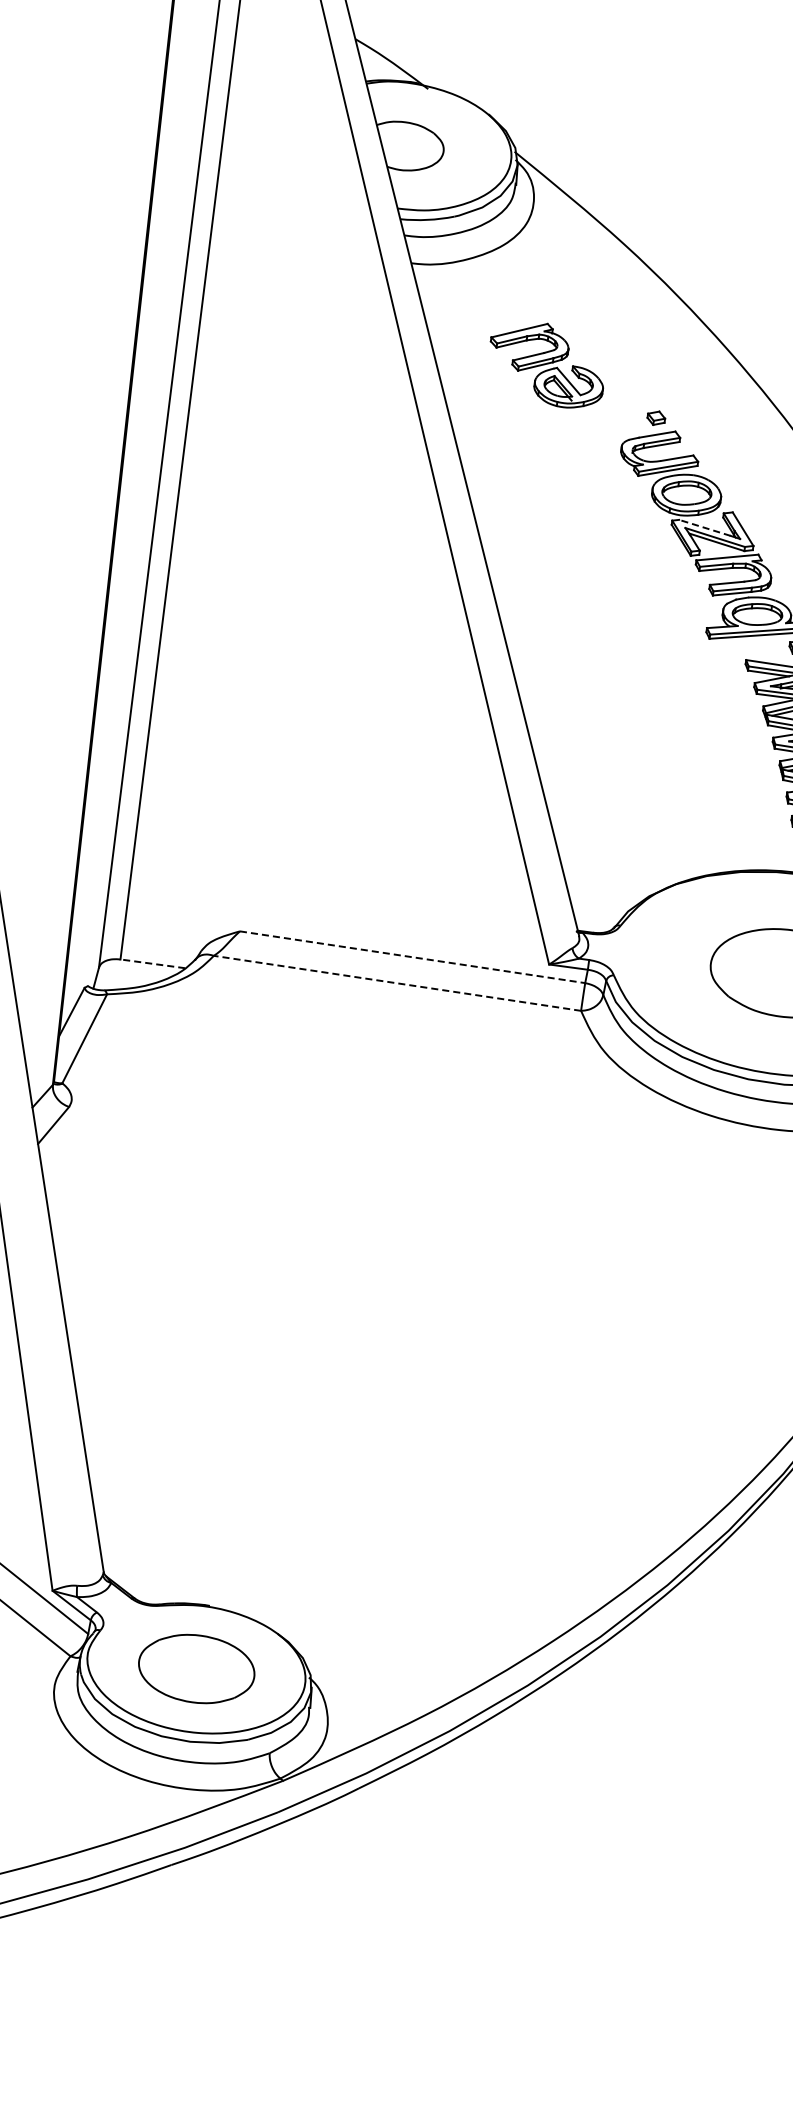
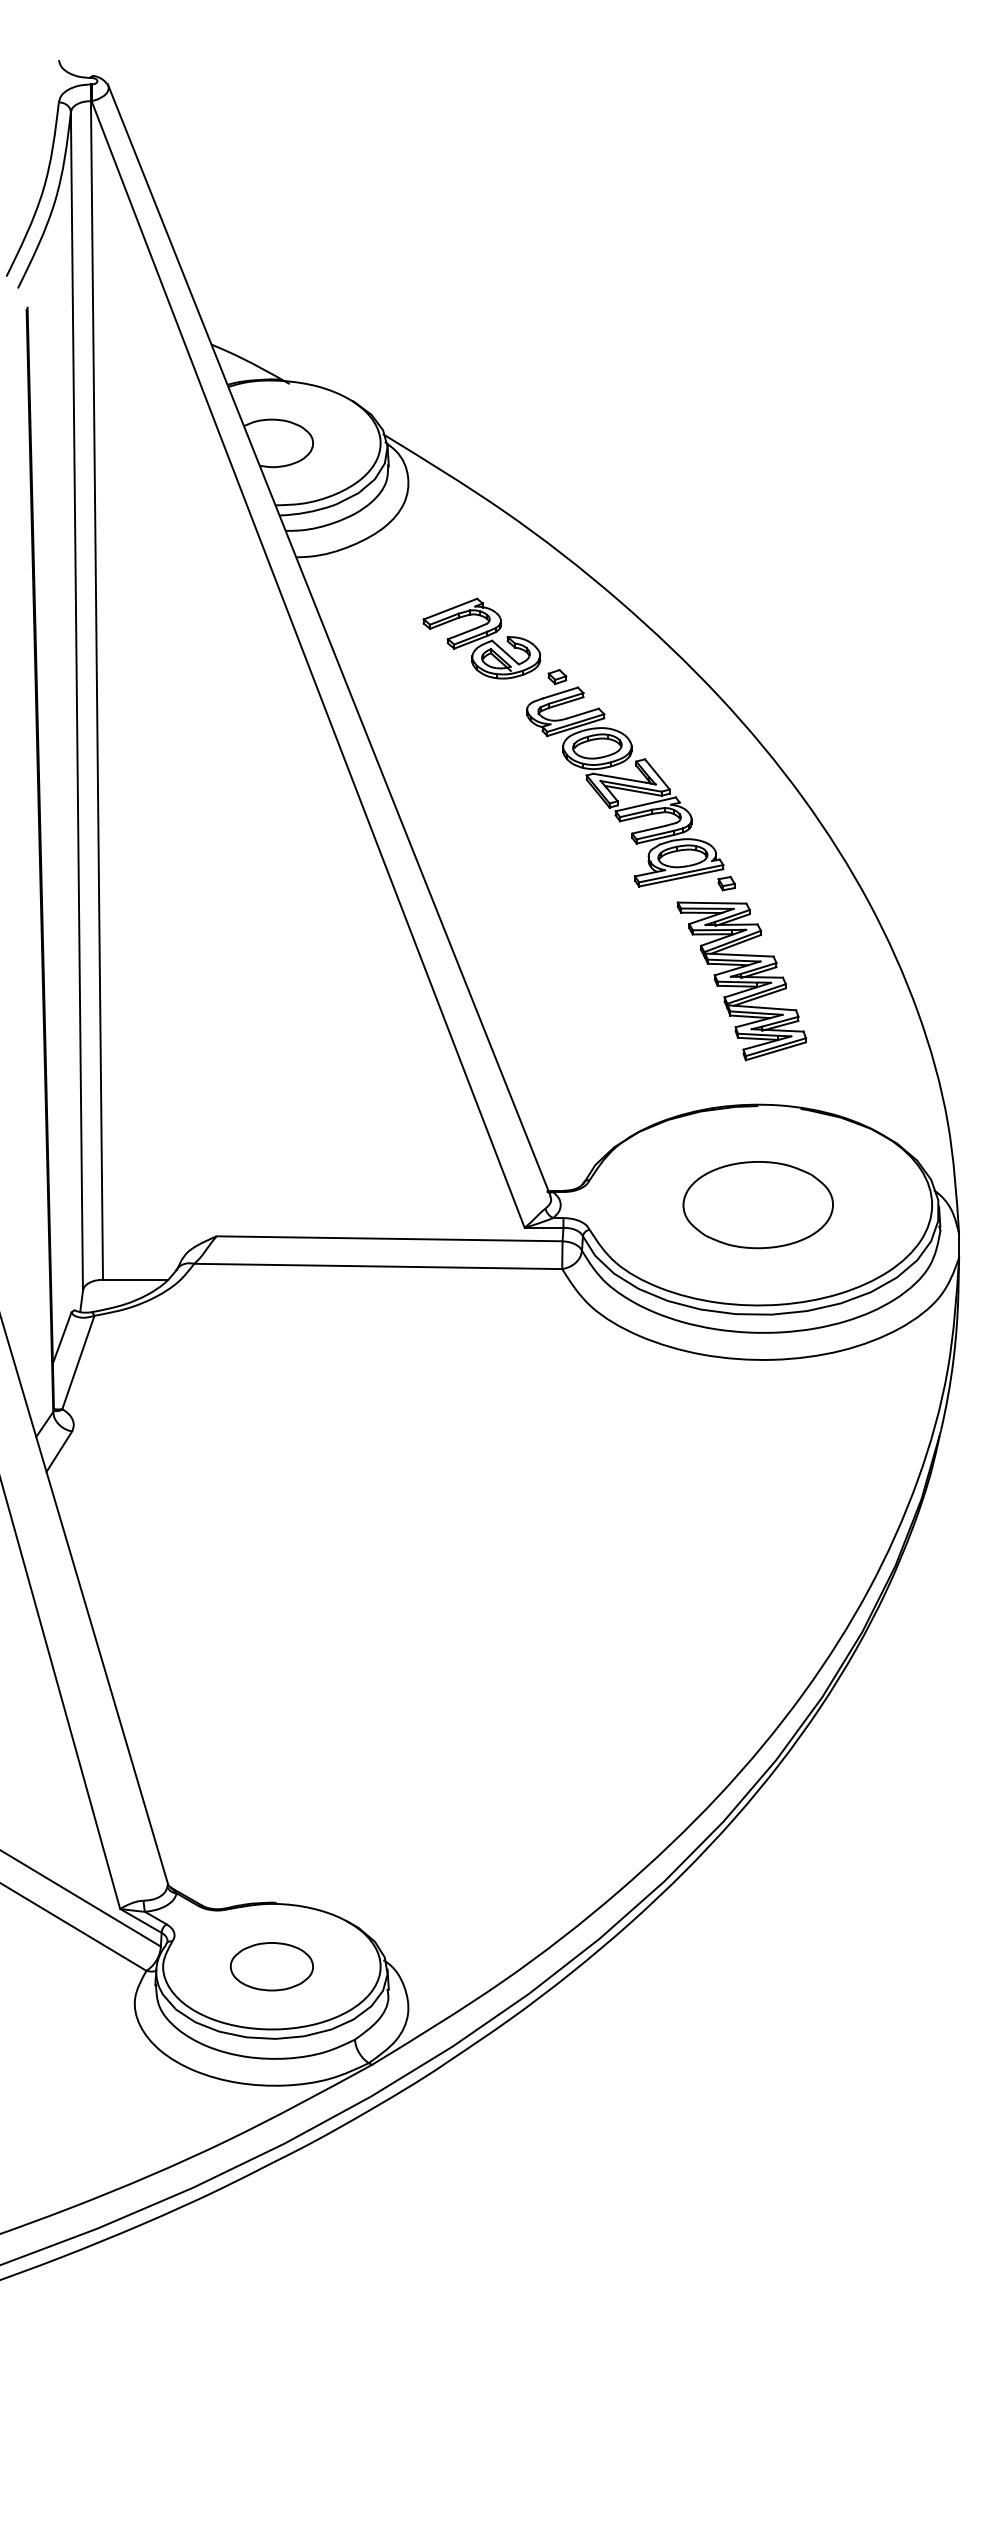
part: (546, 364) -> (481, 638), moved
line: (704, 528) -> (619, 778), dashed -> solid
line: (413, 957) -> (390, 1238), dashed -> solid
line: (152, 963) -> (134, 1279), dashed -> solid
line: (396, 983) -> (377, 1266), dashed -> solid
part: (196, 1668) -> (271, 1966), size x0.71

